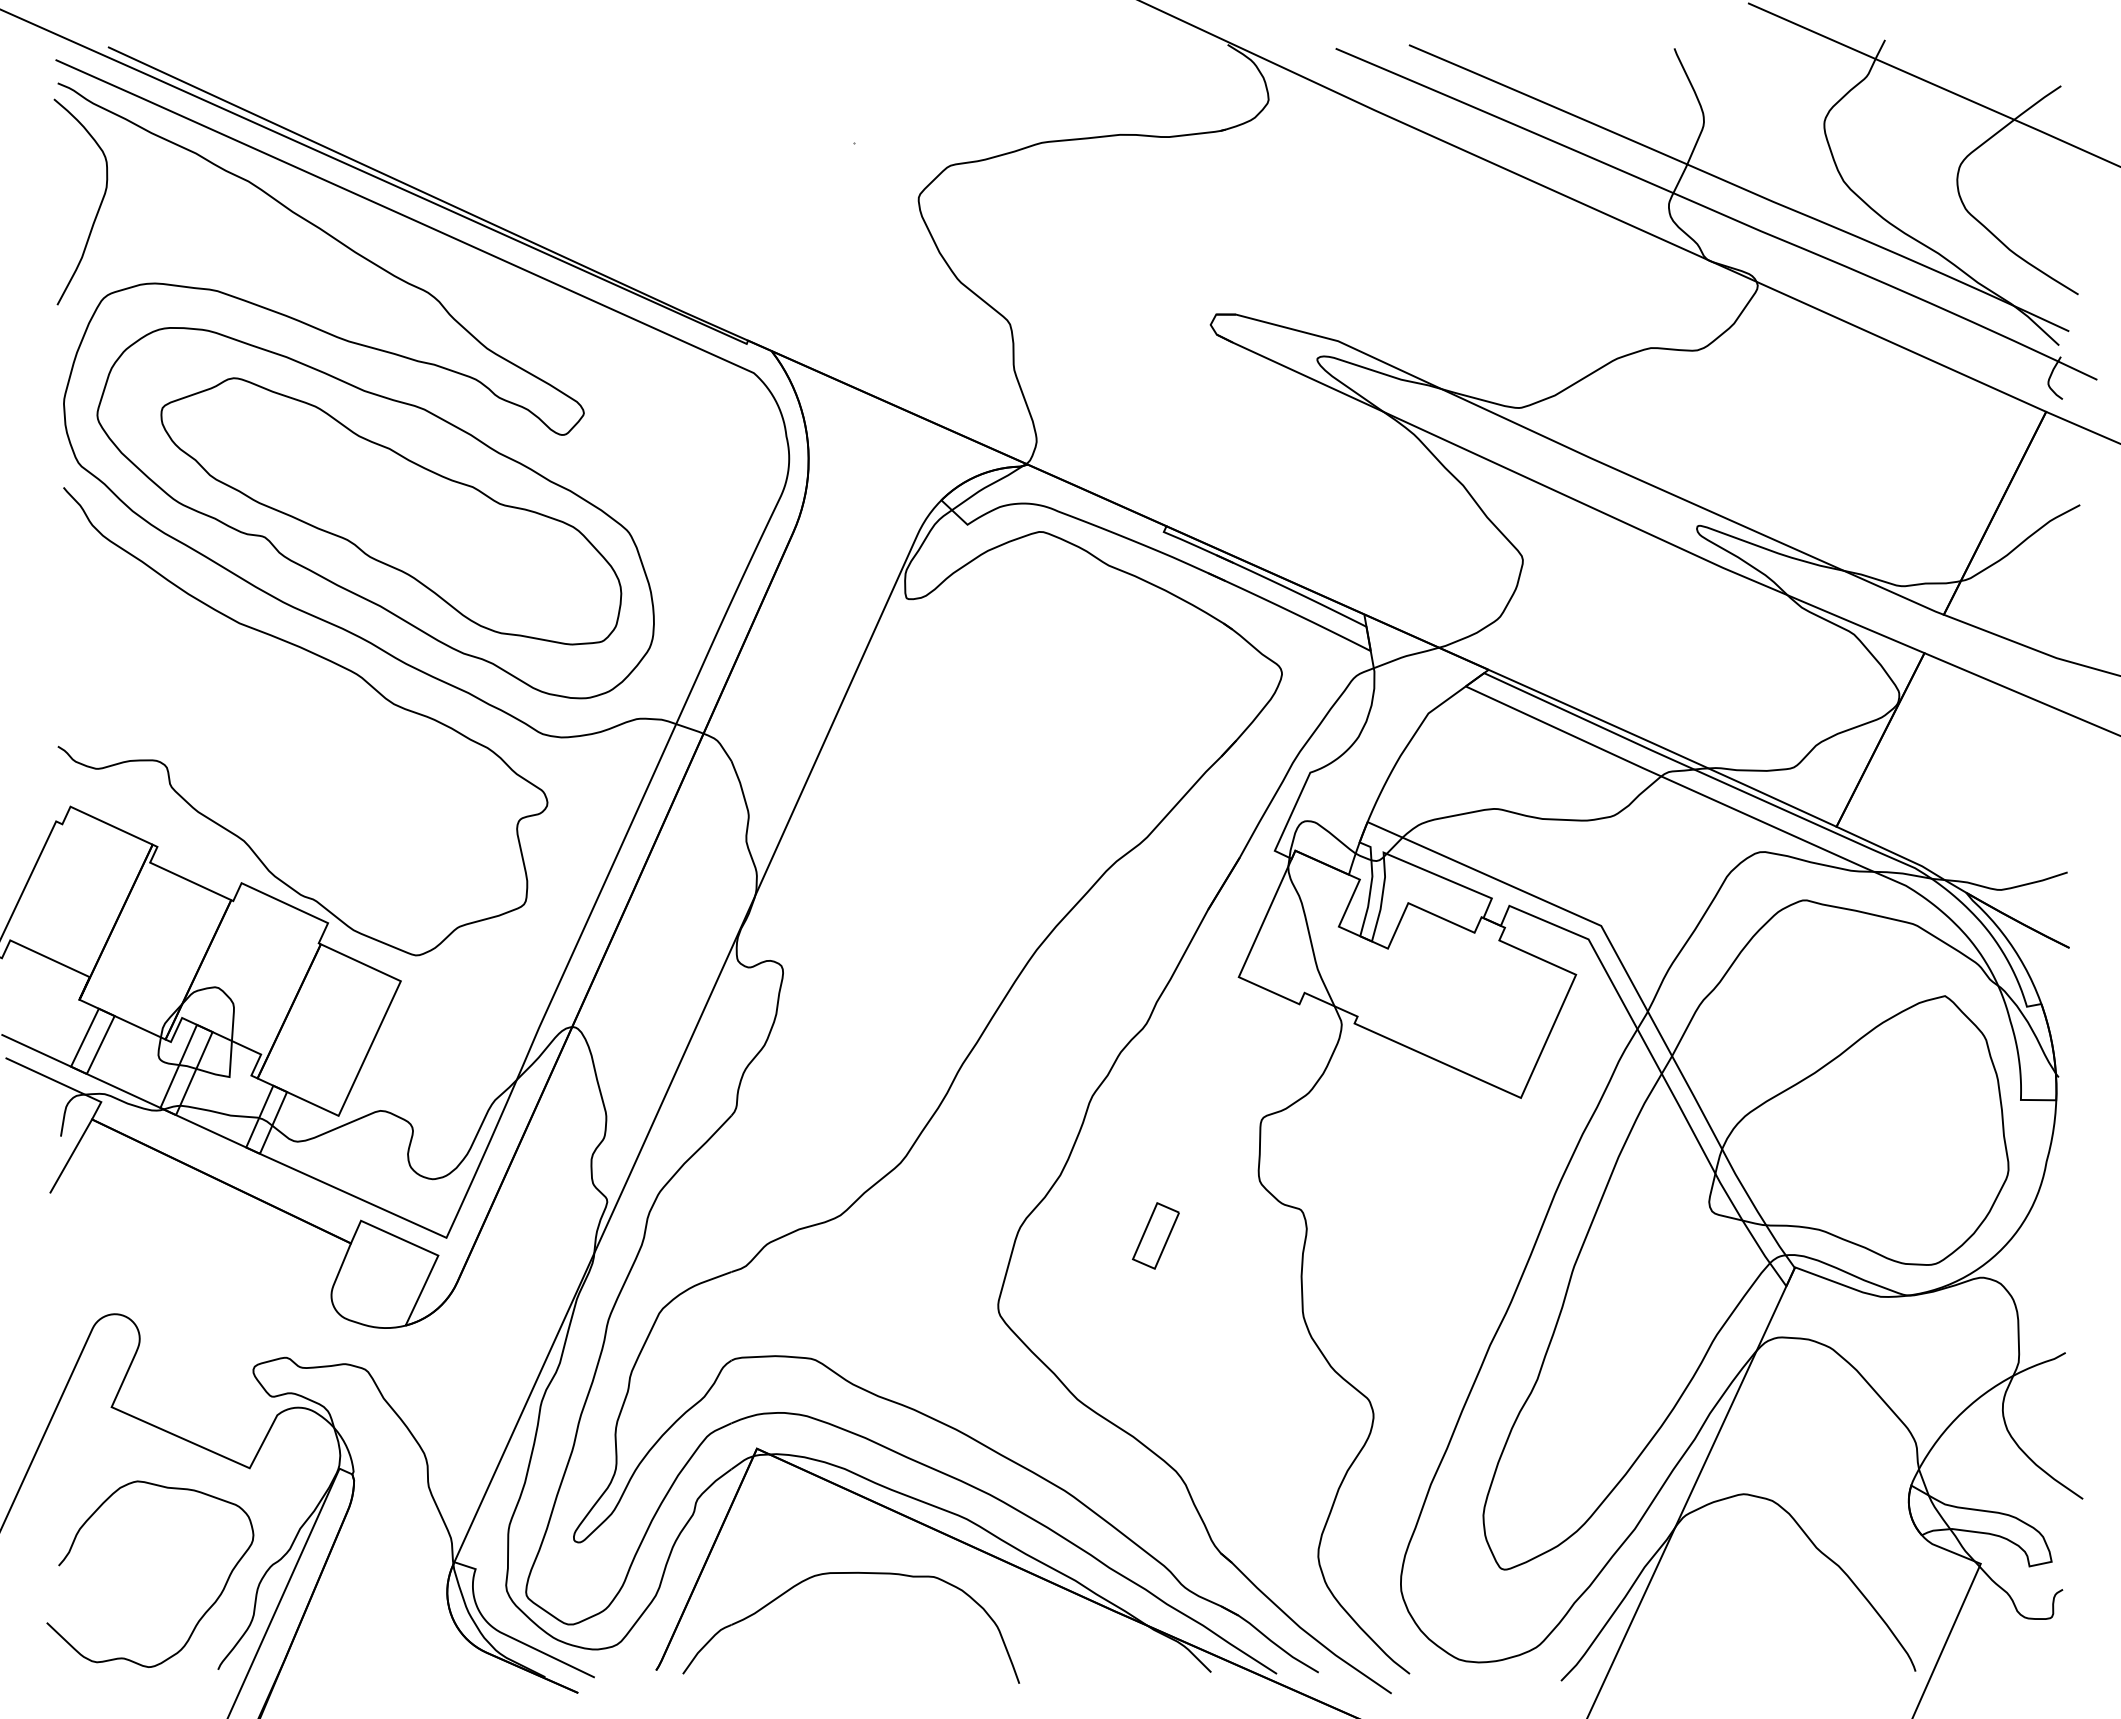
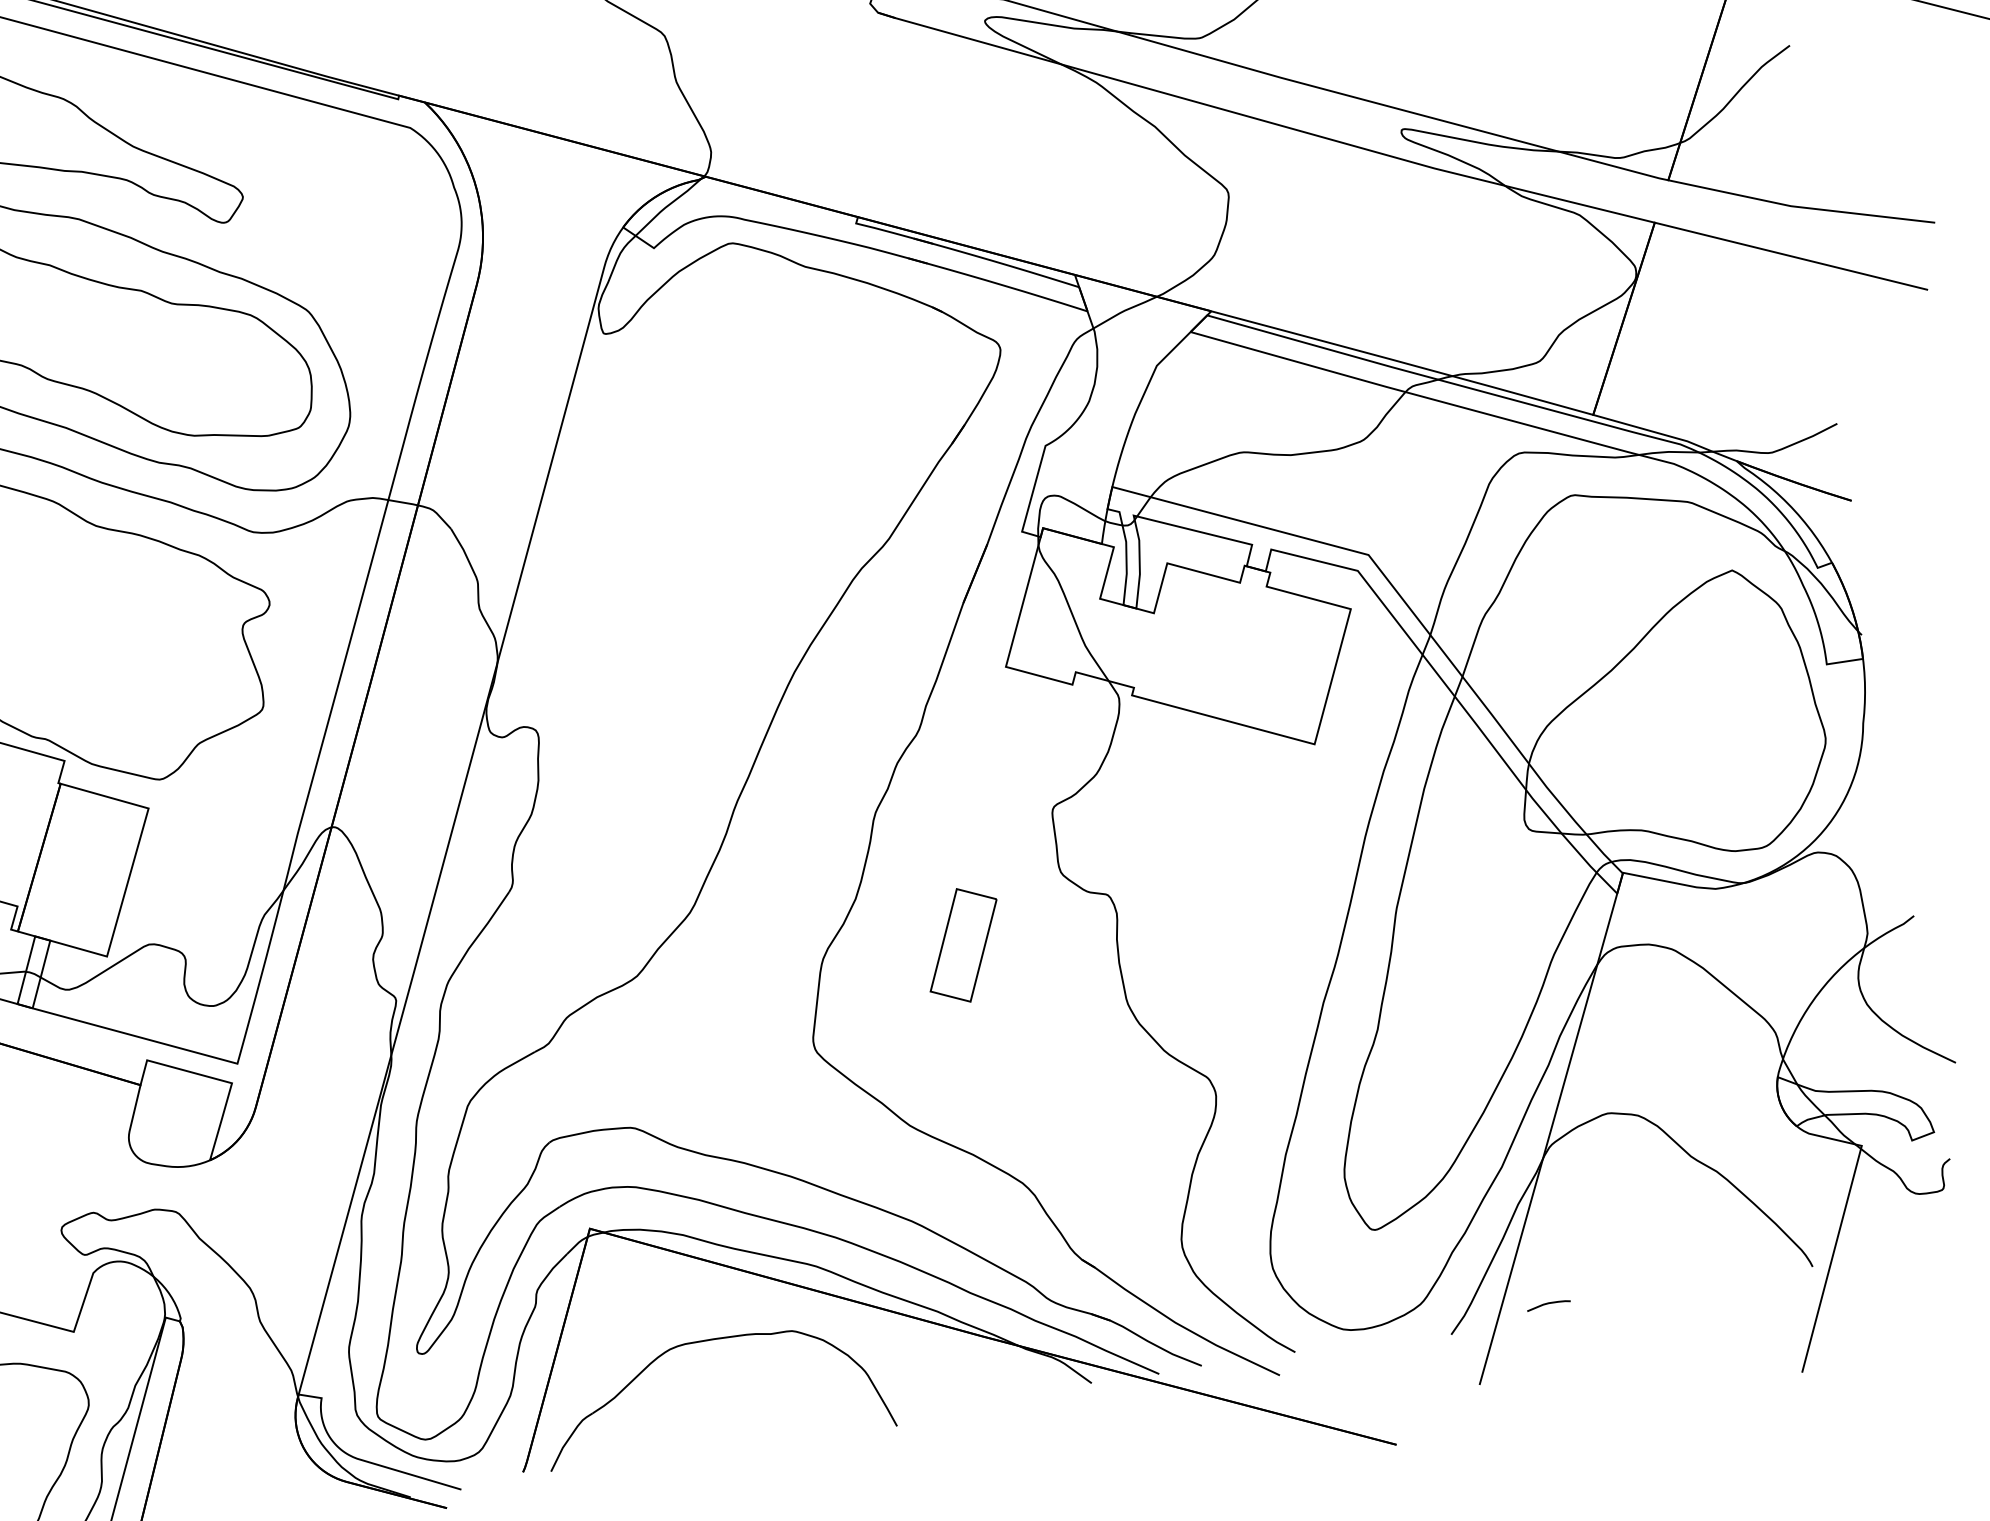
part: (1155, 1235) -> (962, 945), size x1.67
curve: (1658, 1666) -> (1548, 1303), added

